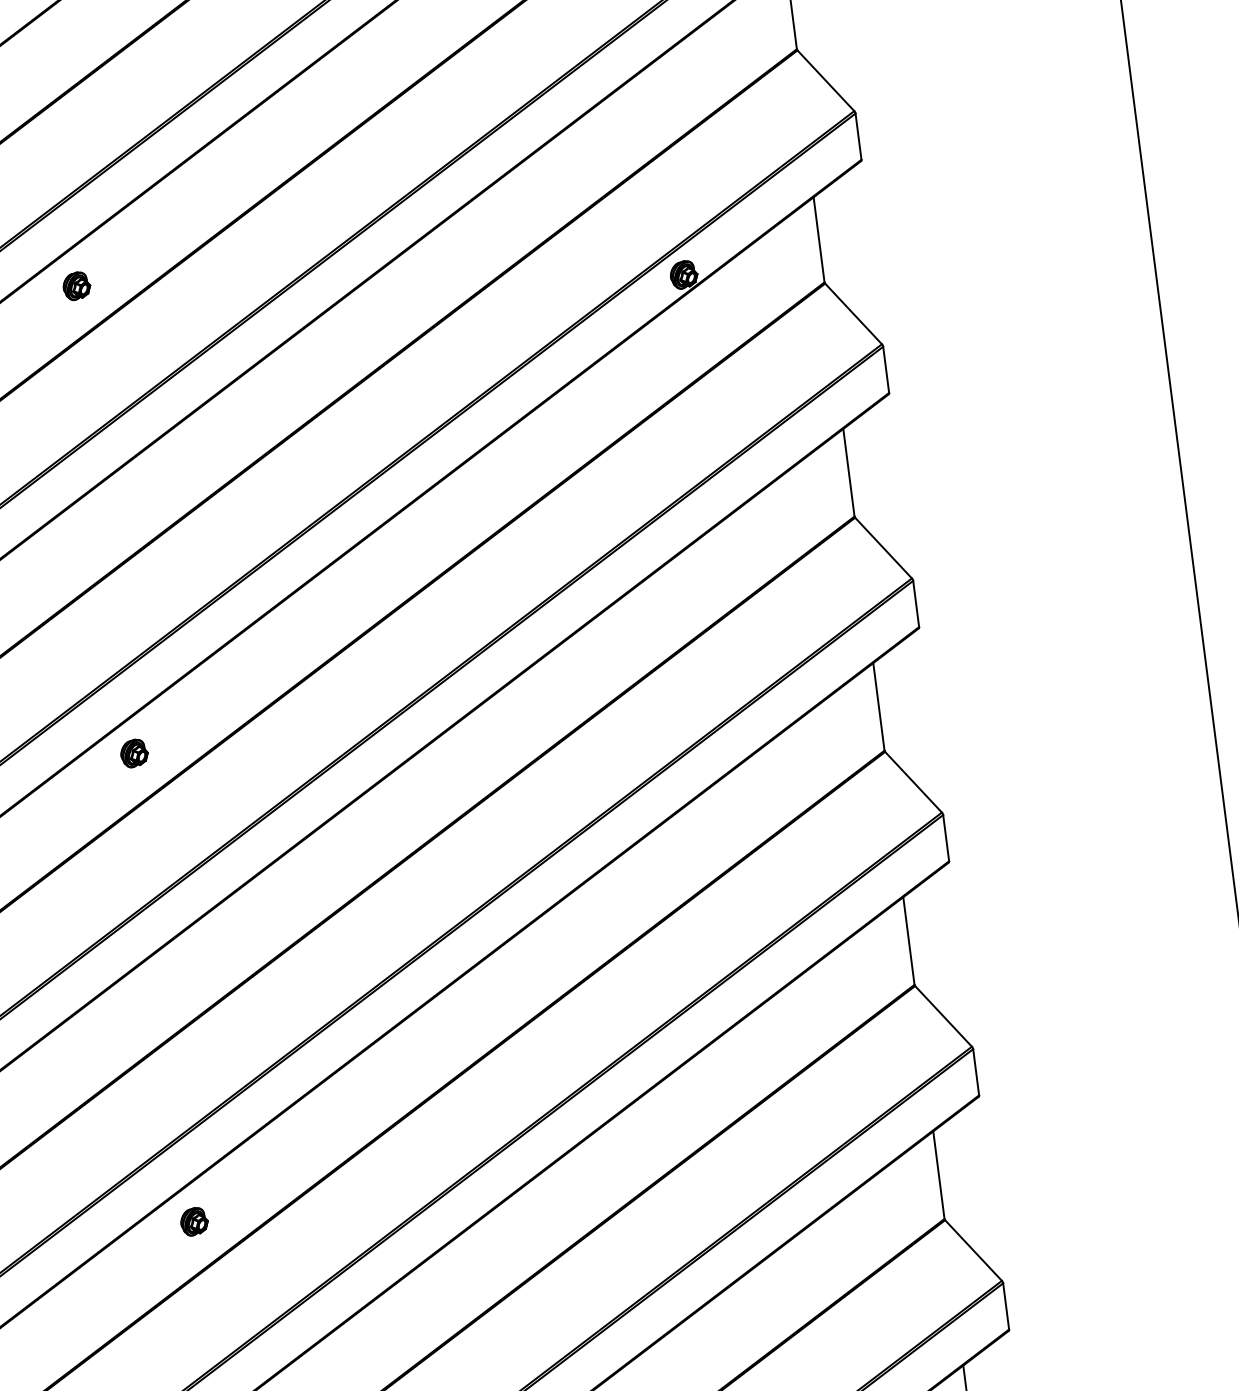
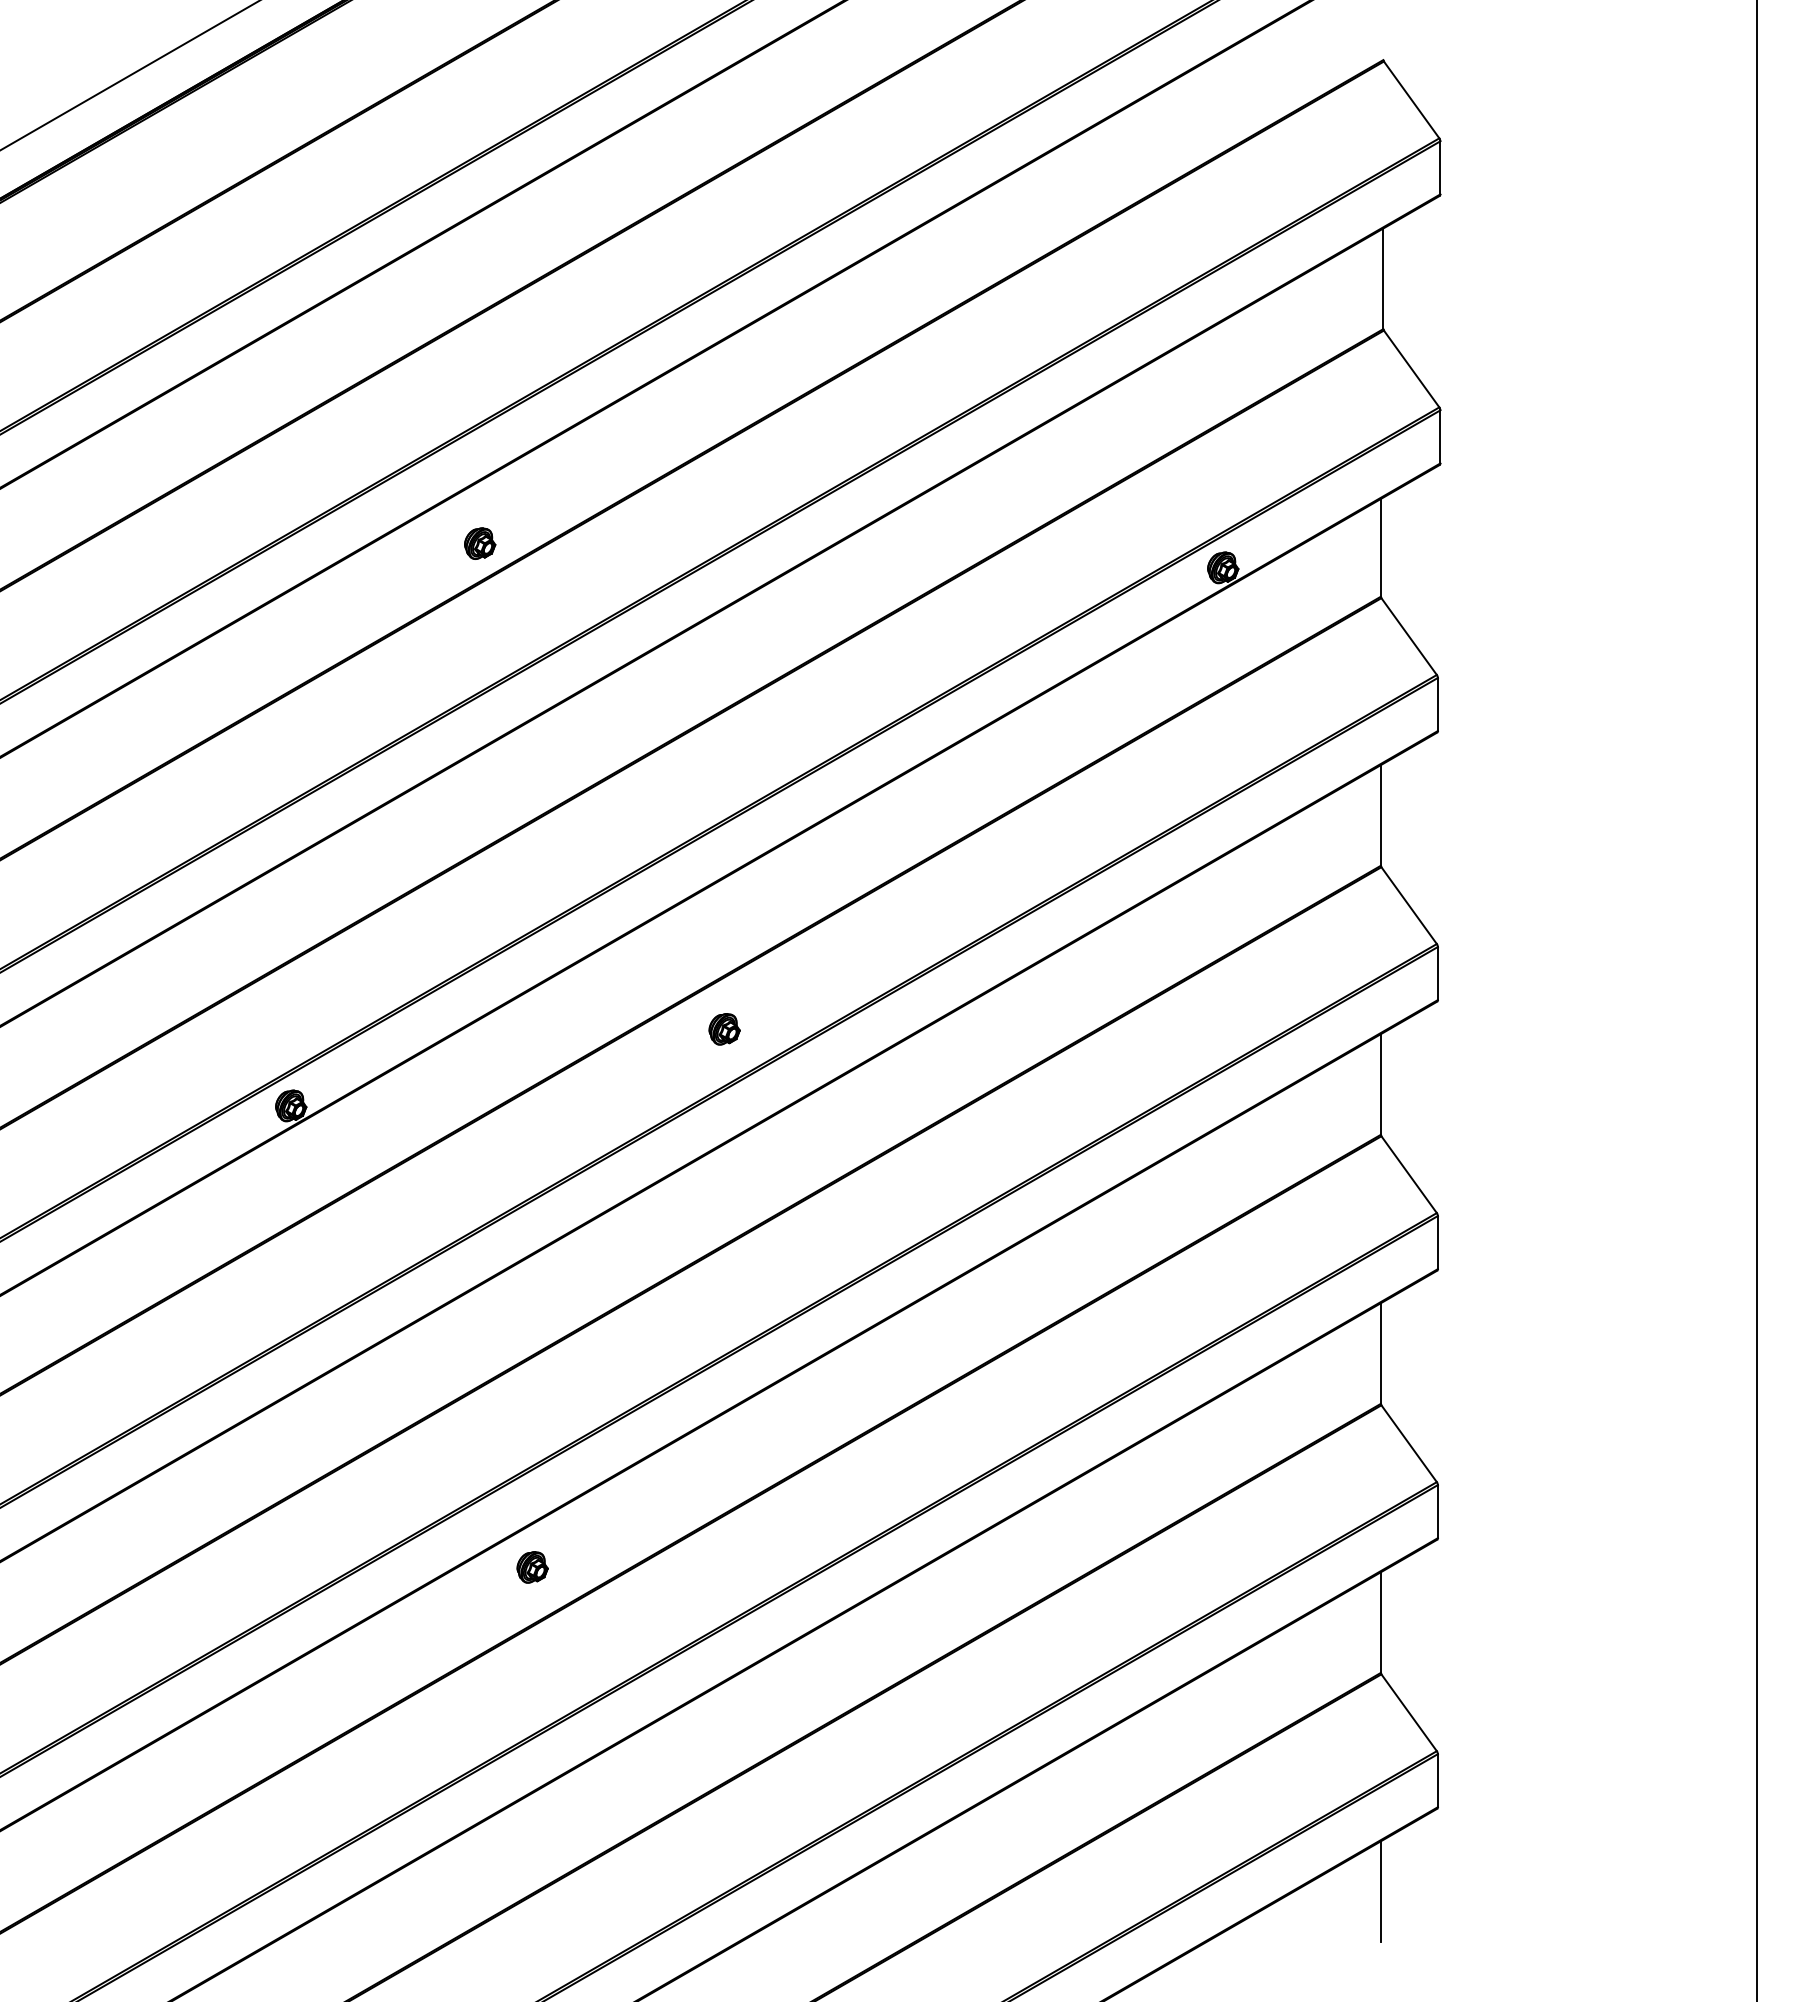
part: (77, 285) -> (480, 543), moved
part: (134, 753) -> (724, 1029), moved

